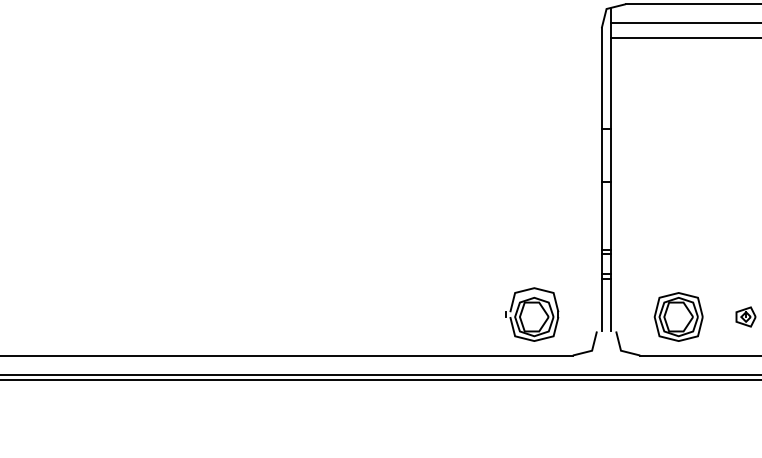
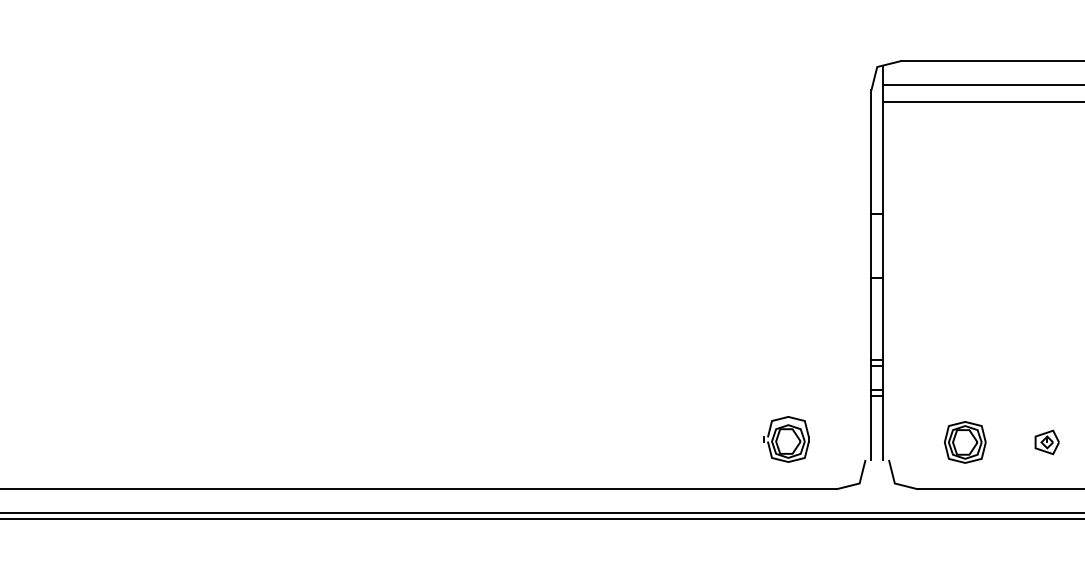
part: (532, 314) -> (786, 439), size x0.7
part: (678, 317) -> (965, 442), size x0.7

